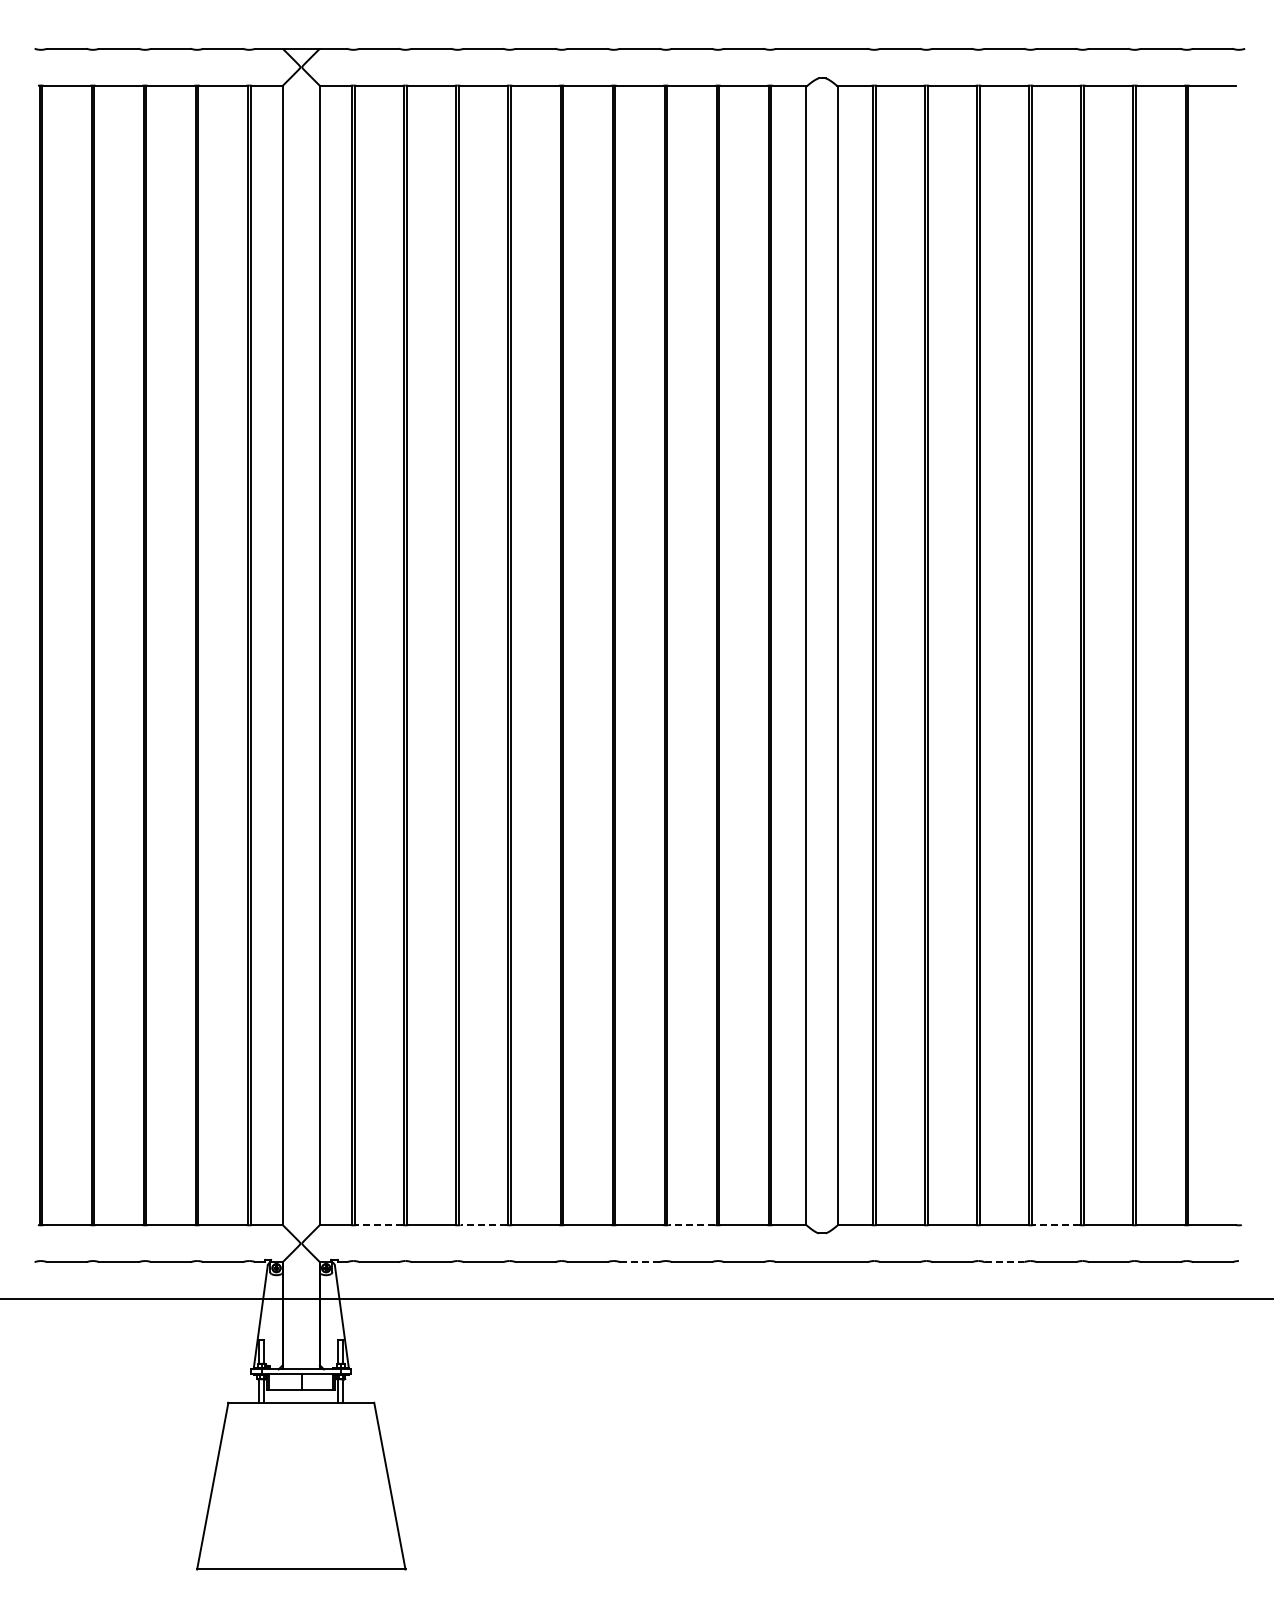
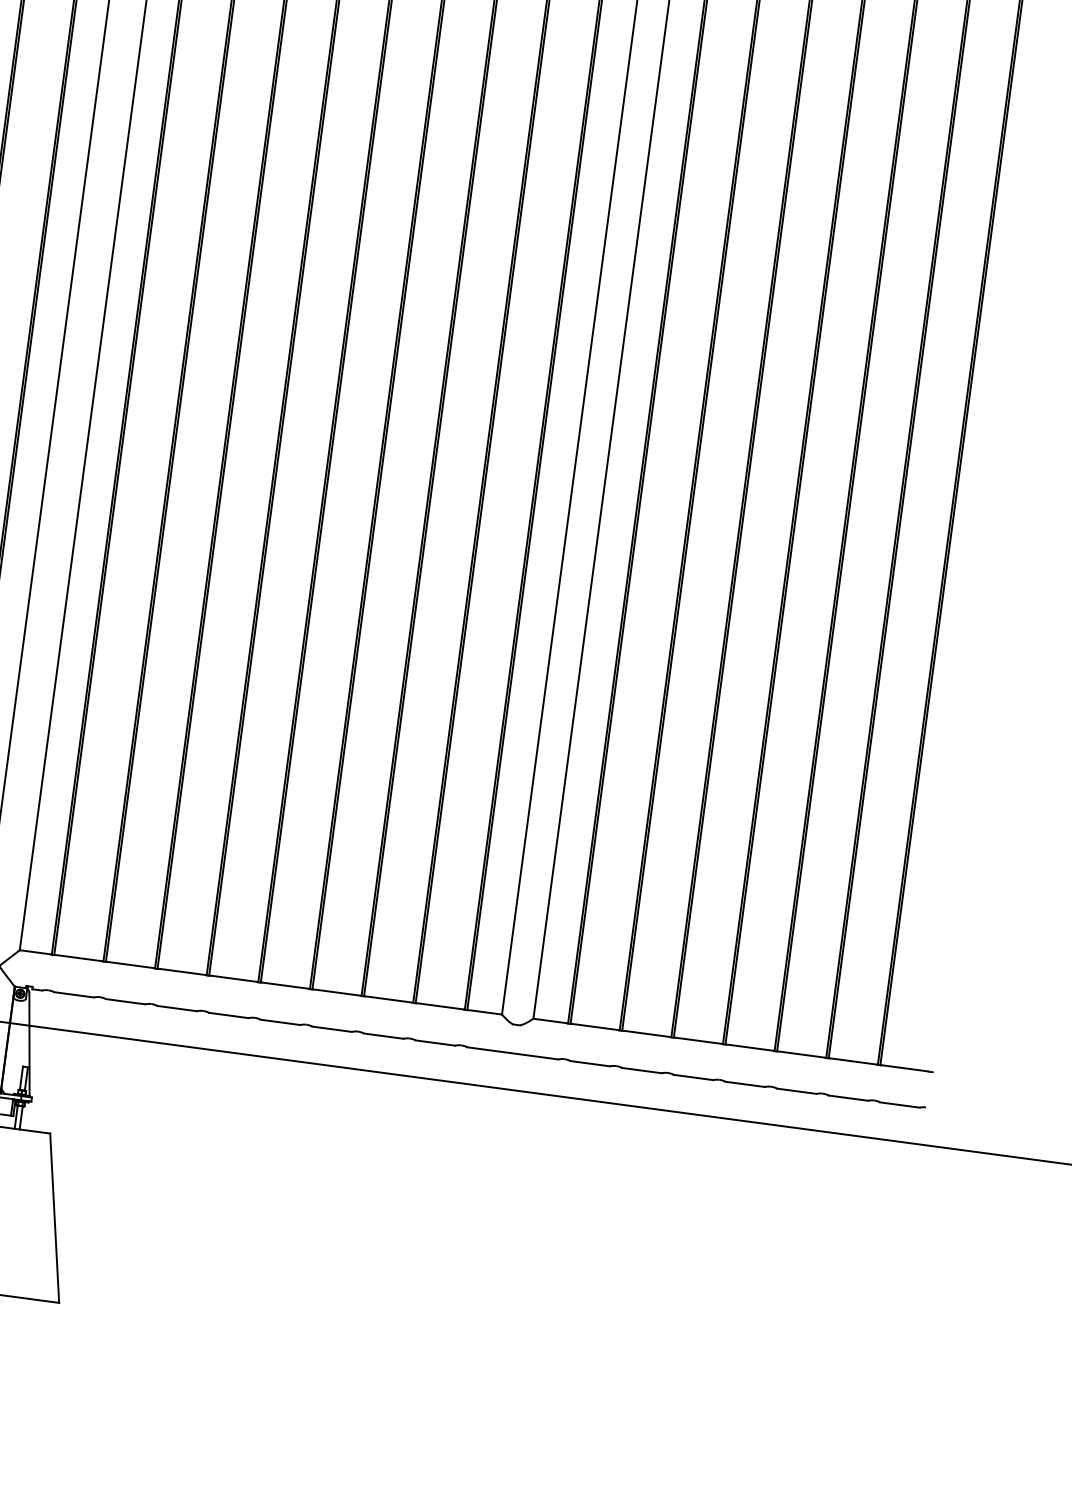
line: (378, 1225) -> (77, 958), dashed -> solid
line: (483, 1225) -> (181, 972), dashed -> solid
line: (691, 1225) -> (388, 999), dashed -> solid
line: (1056, 1225) -> (749, 1048), dashed -> solid
line: (639, 1262) -> (331, 1029), dashed -> solid
line: (1004, 1262) -> (693, 1077), dashed -> solid

